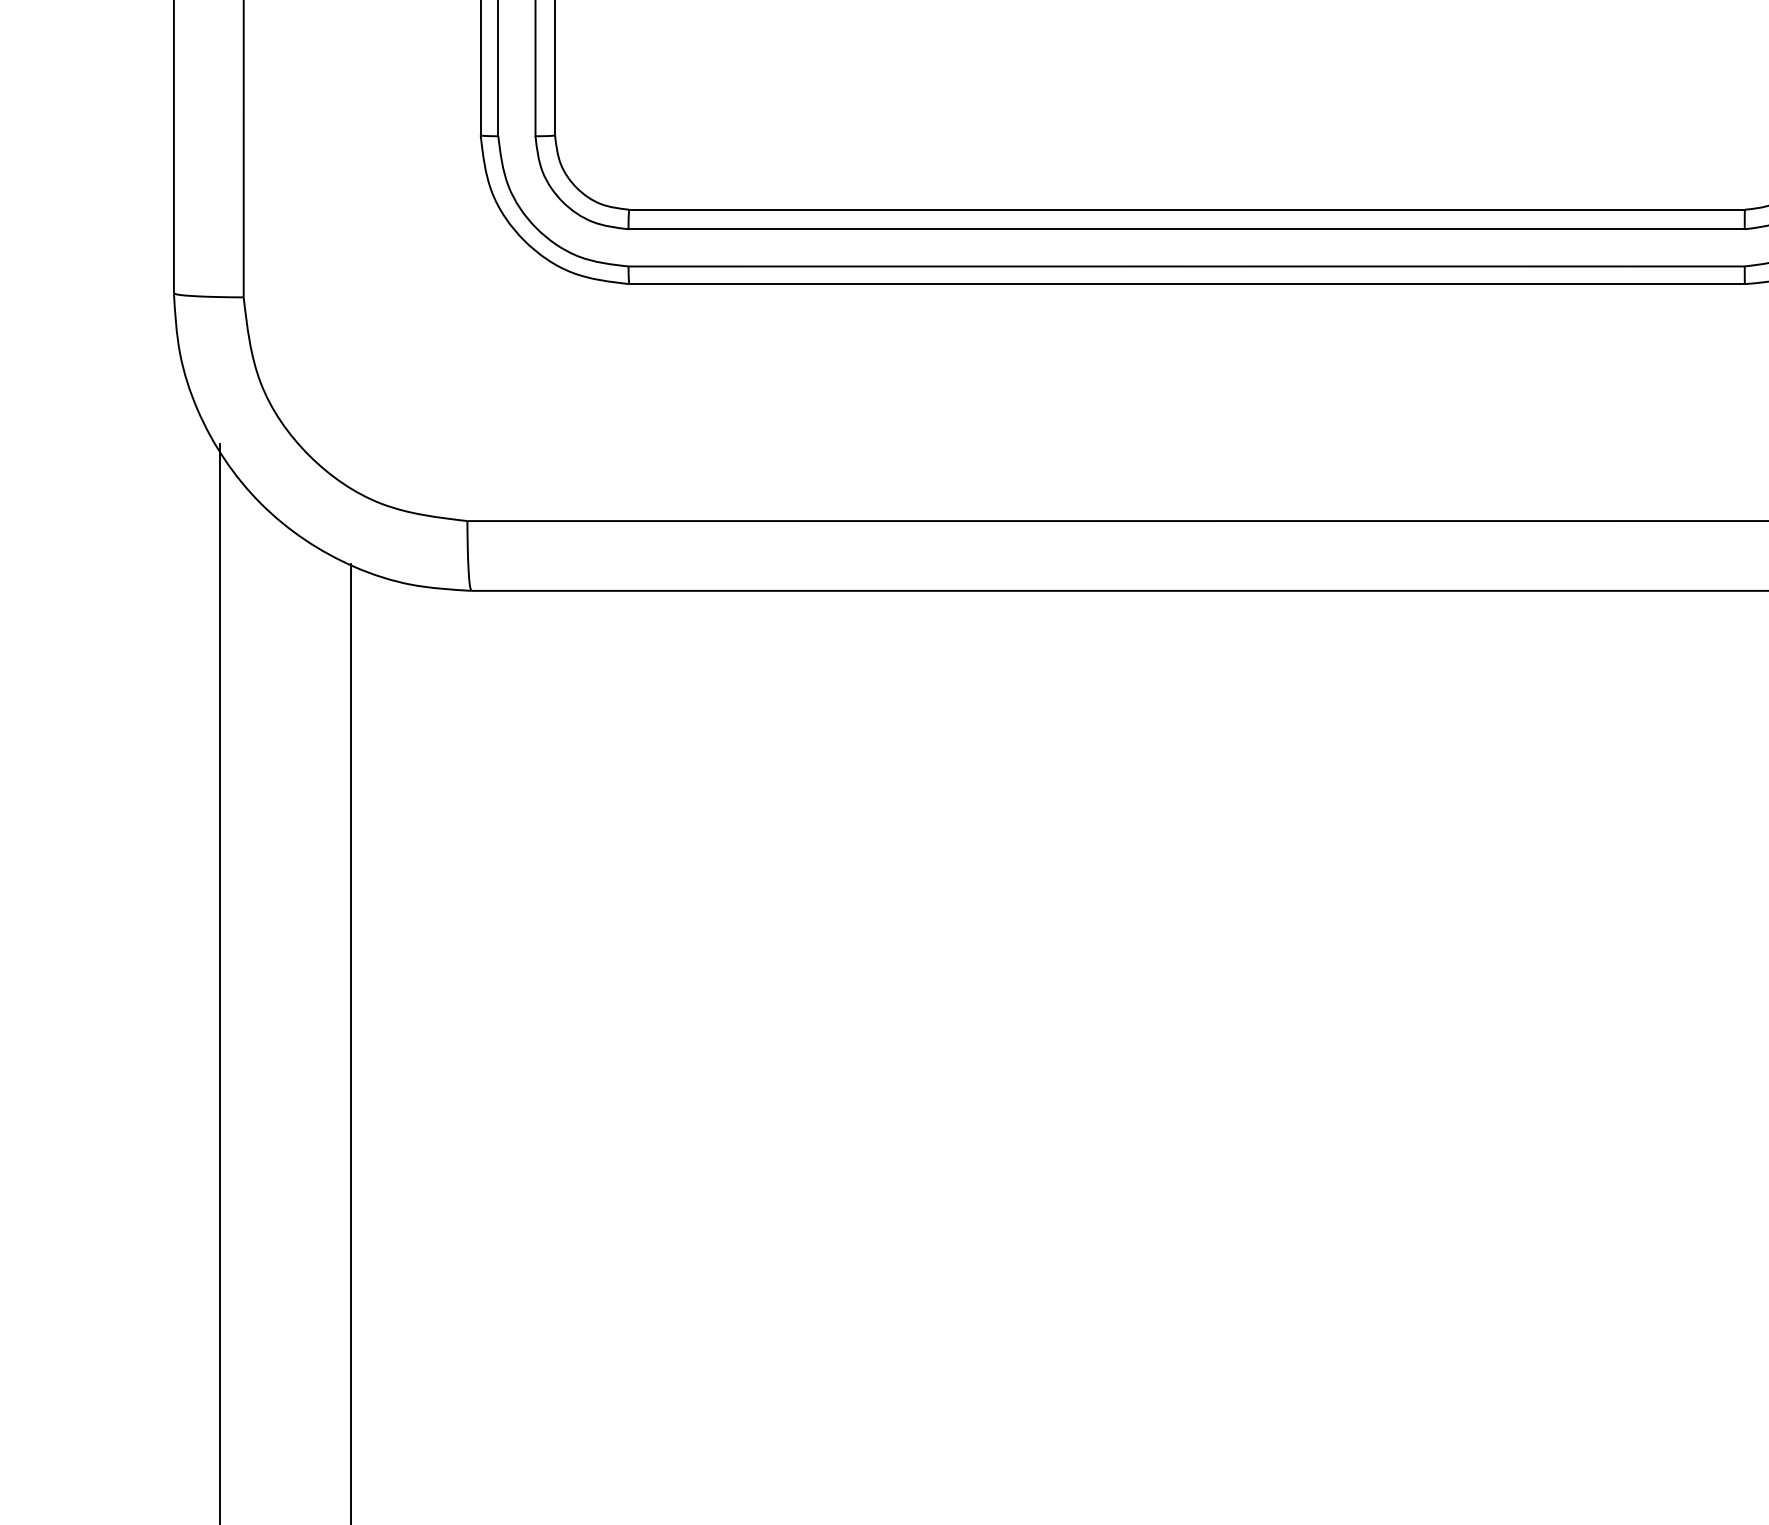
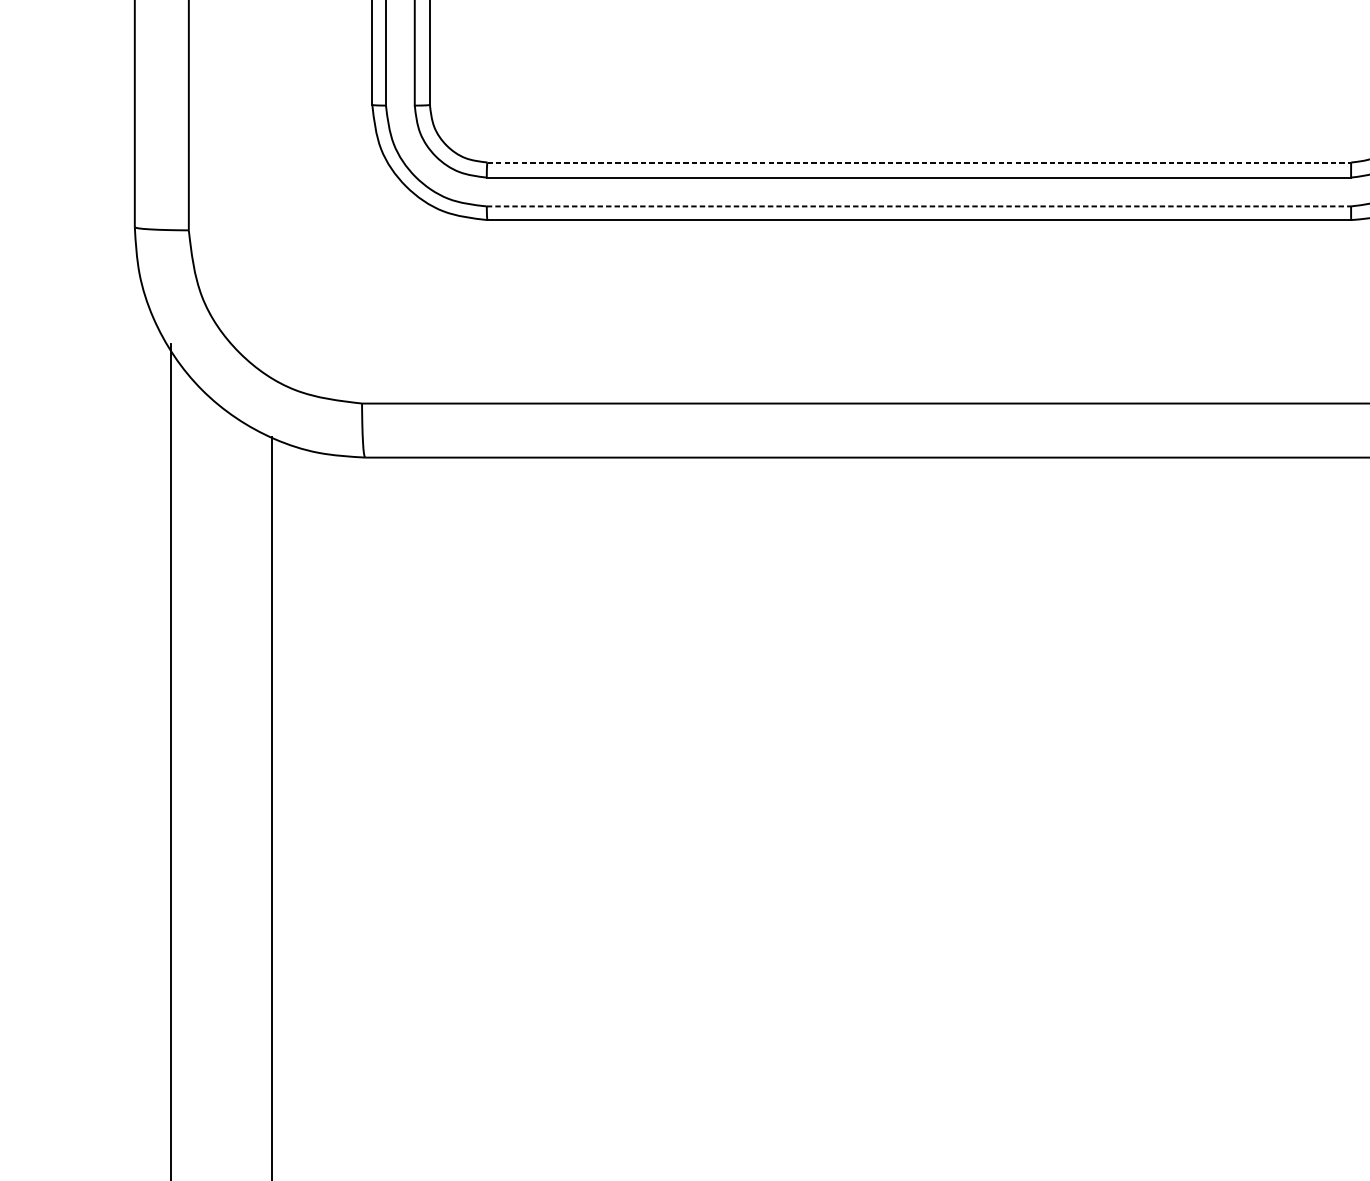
line: (1187, 209) -> (919, 162), solid -> dashed
line: (1187, 266) -> (919, 206), solid -> dashed

